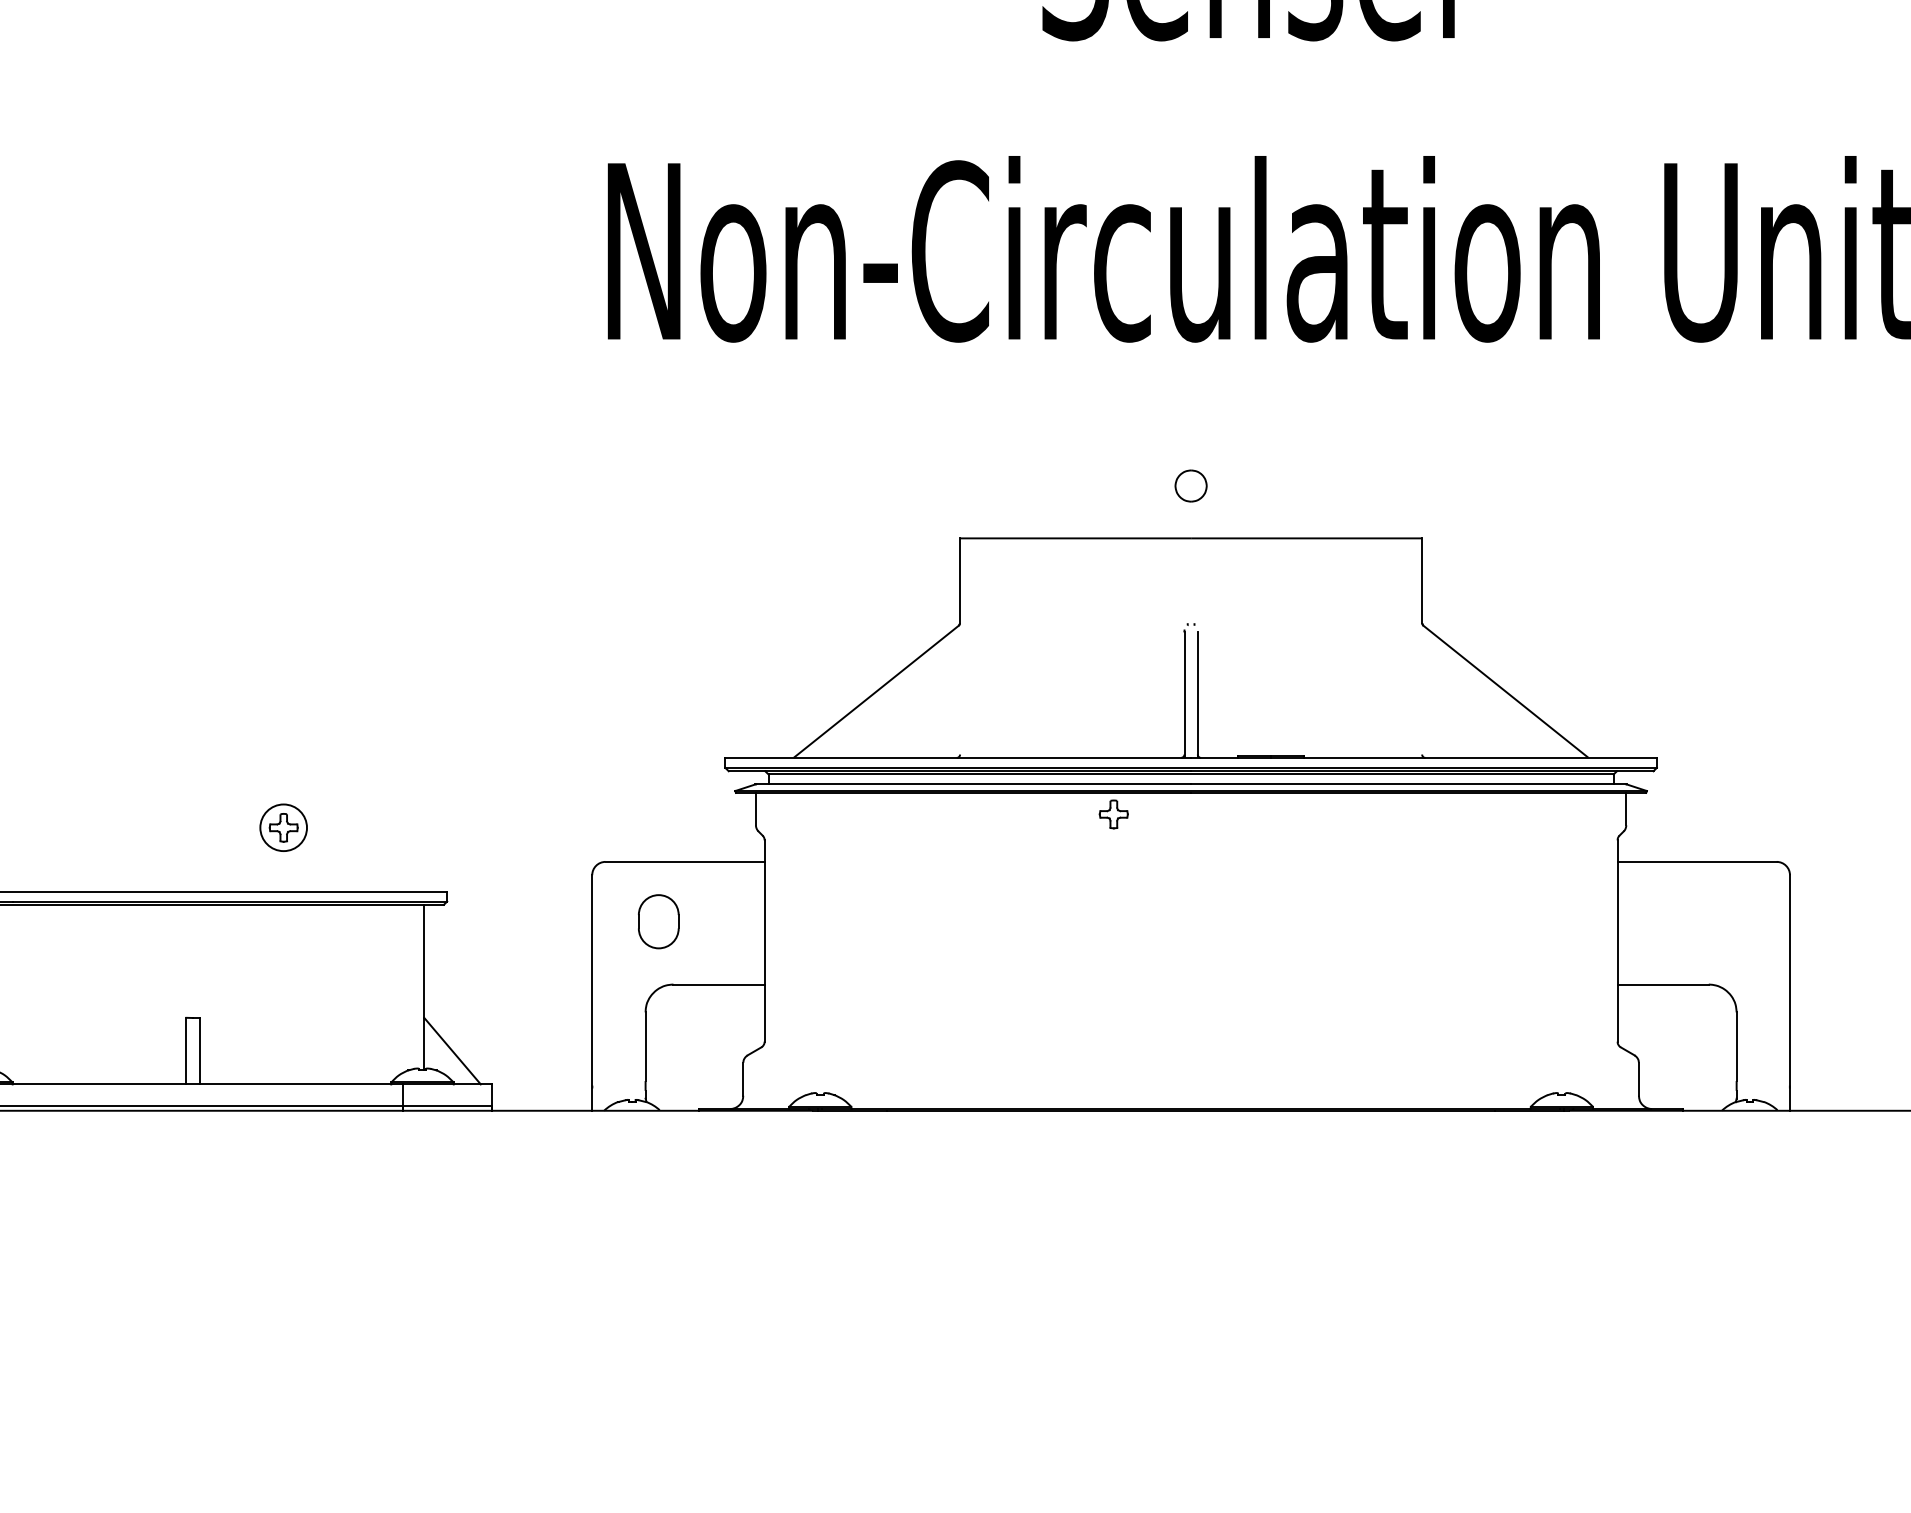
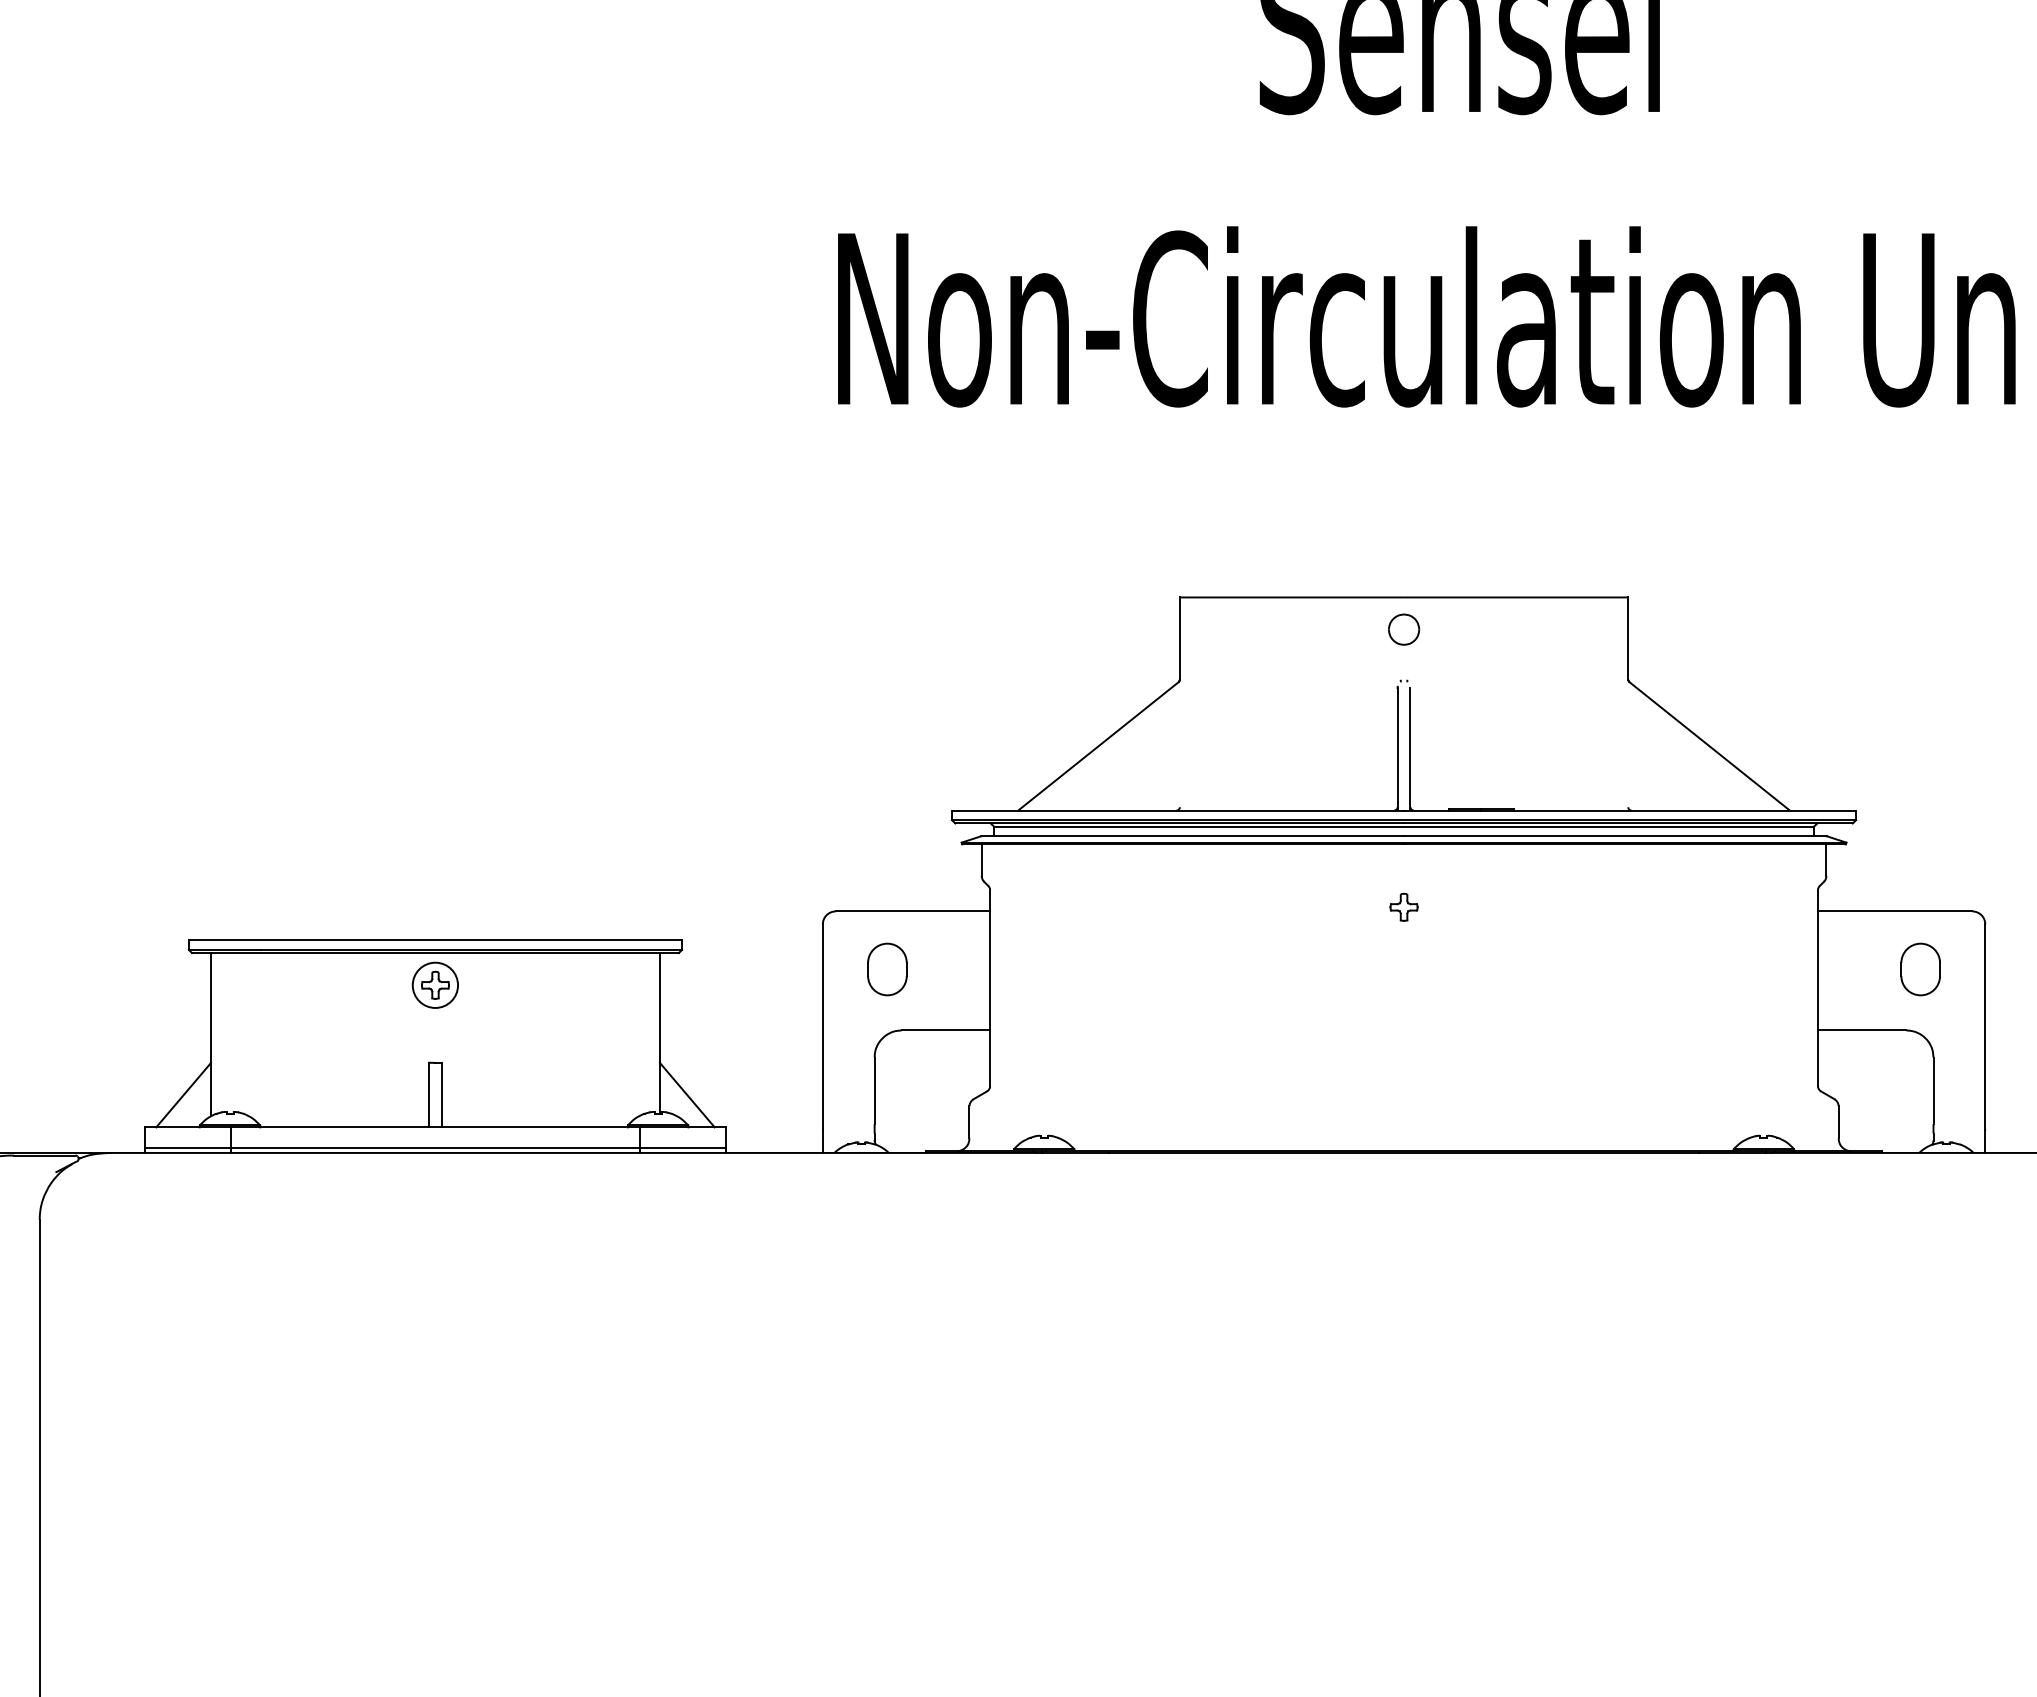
part: (1191, 485) -> (1404, 629), moved
part: (1113, 814) -> (1403, 907), moved
part: (282, 826) -> (434, 984), moved
part: (1723, 921) -> (1920, 969), added

